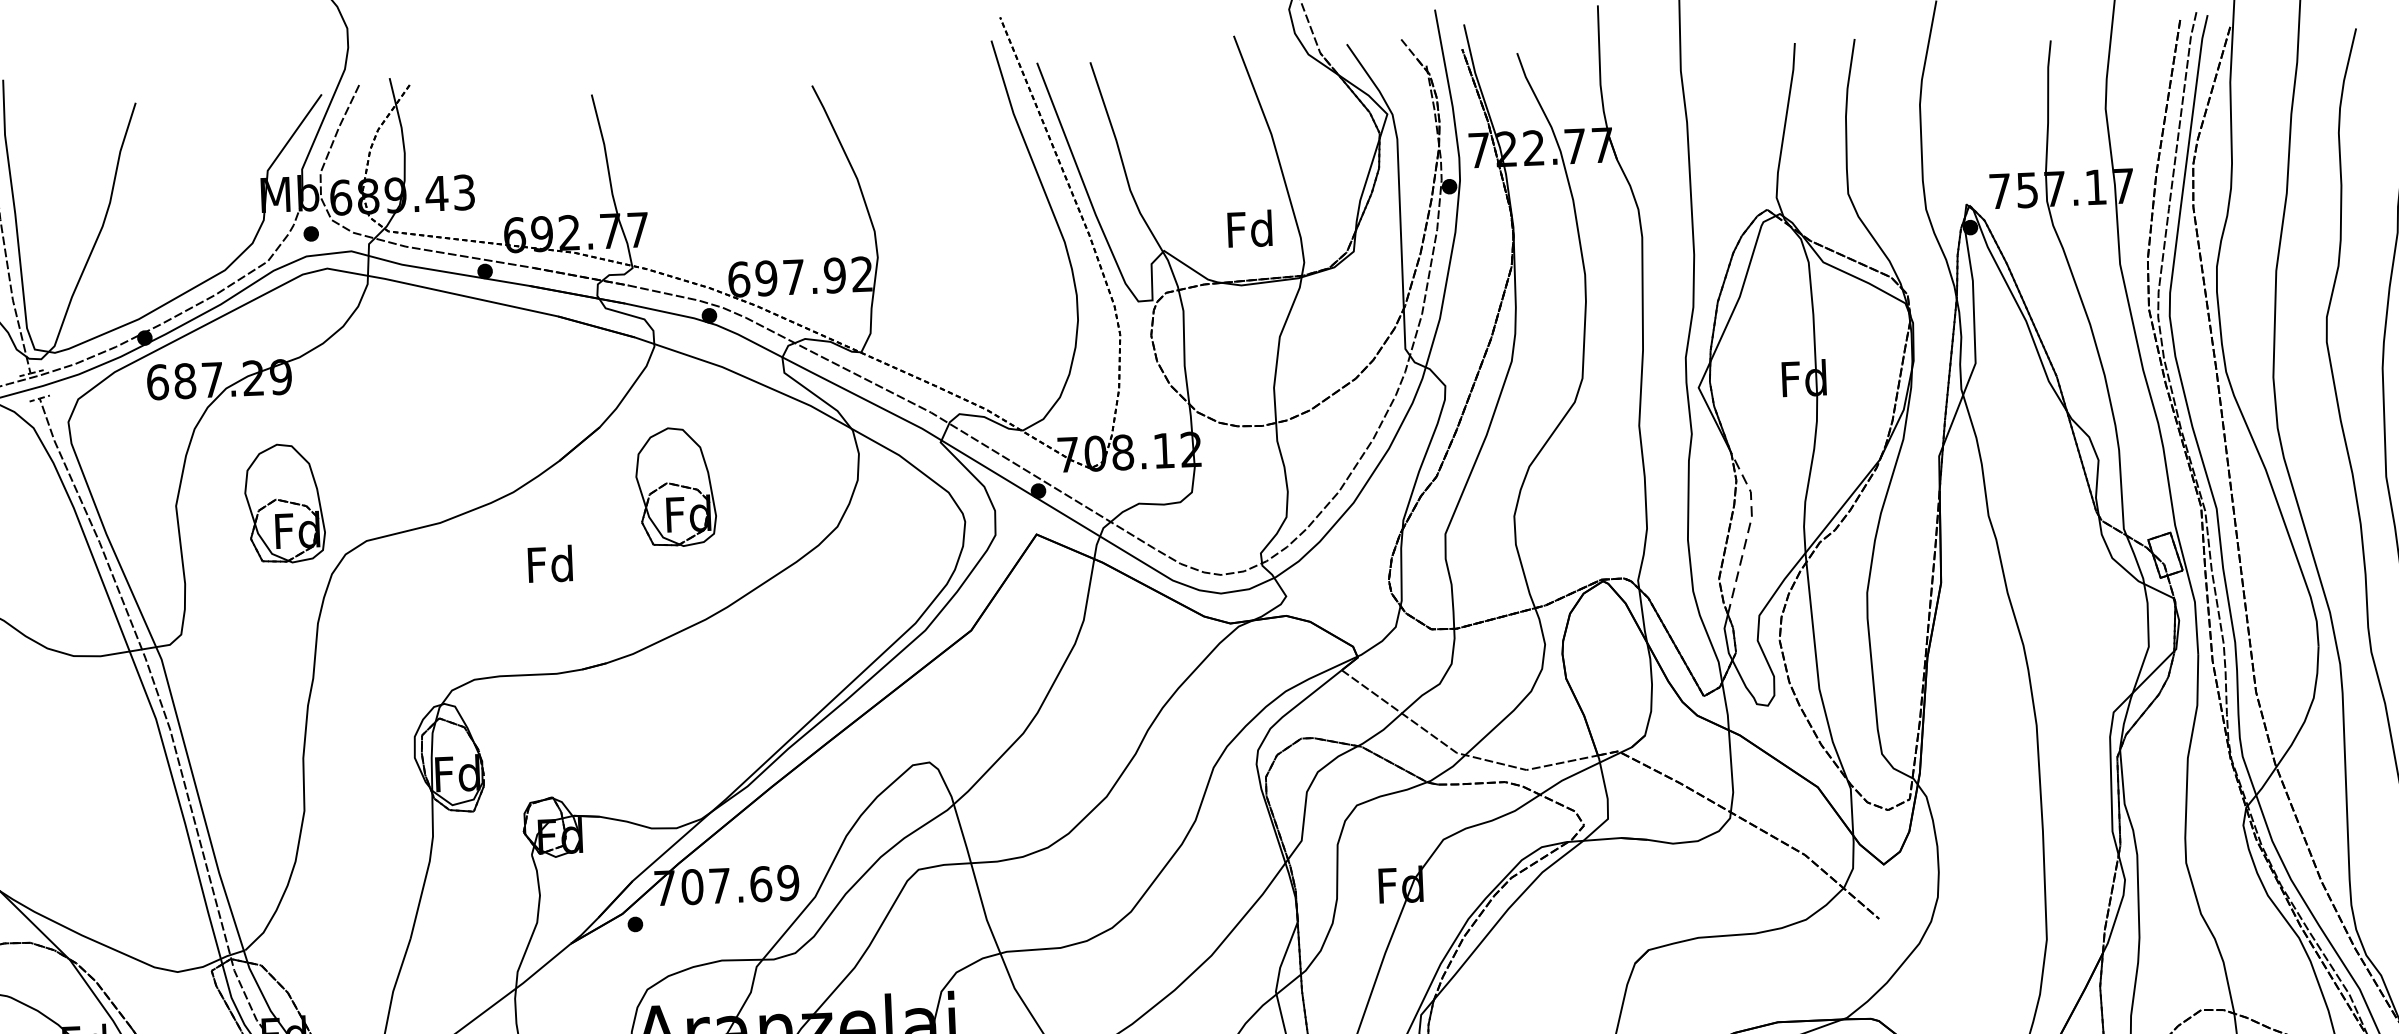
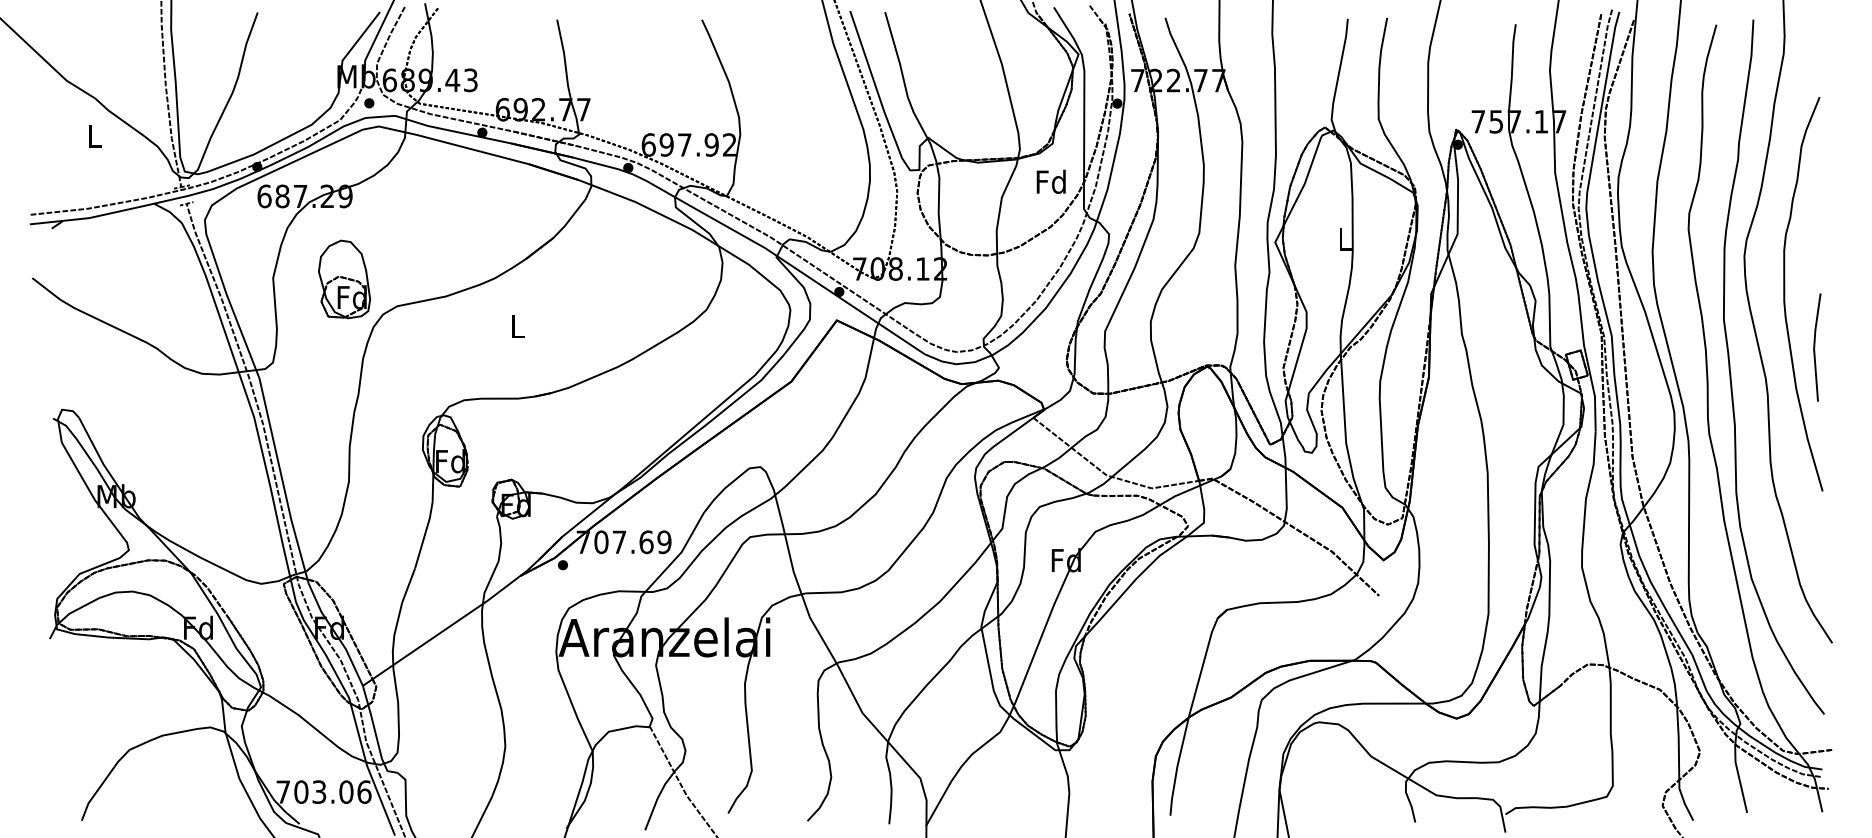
text: (1248, 228) -> (1050, 181), moved
text: (1803, 378) -> (1344, 239), Fd -> L
part: (675, 487) -> (601, 279), removed
line: (1749, 529) -> (1304, 336), dashed -> solid
text: (549, 564) -> (516, 326), Fd -> L

